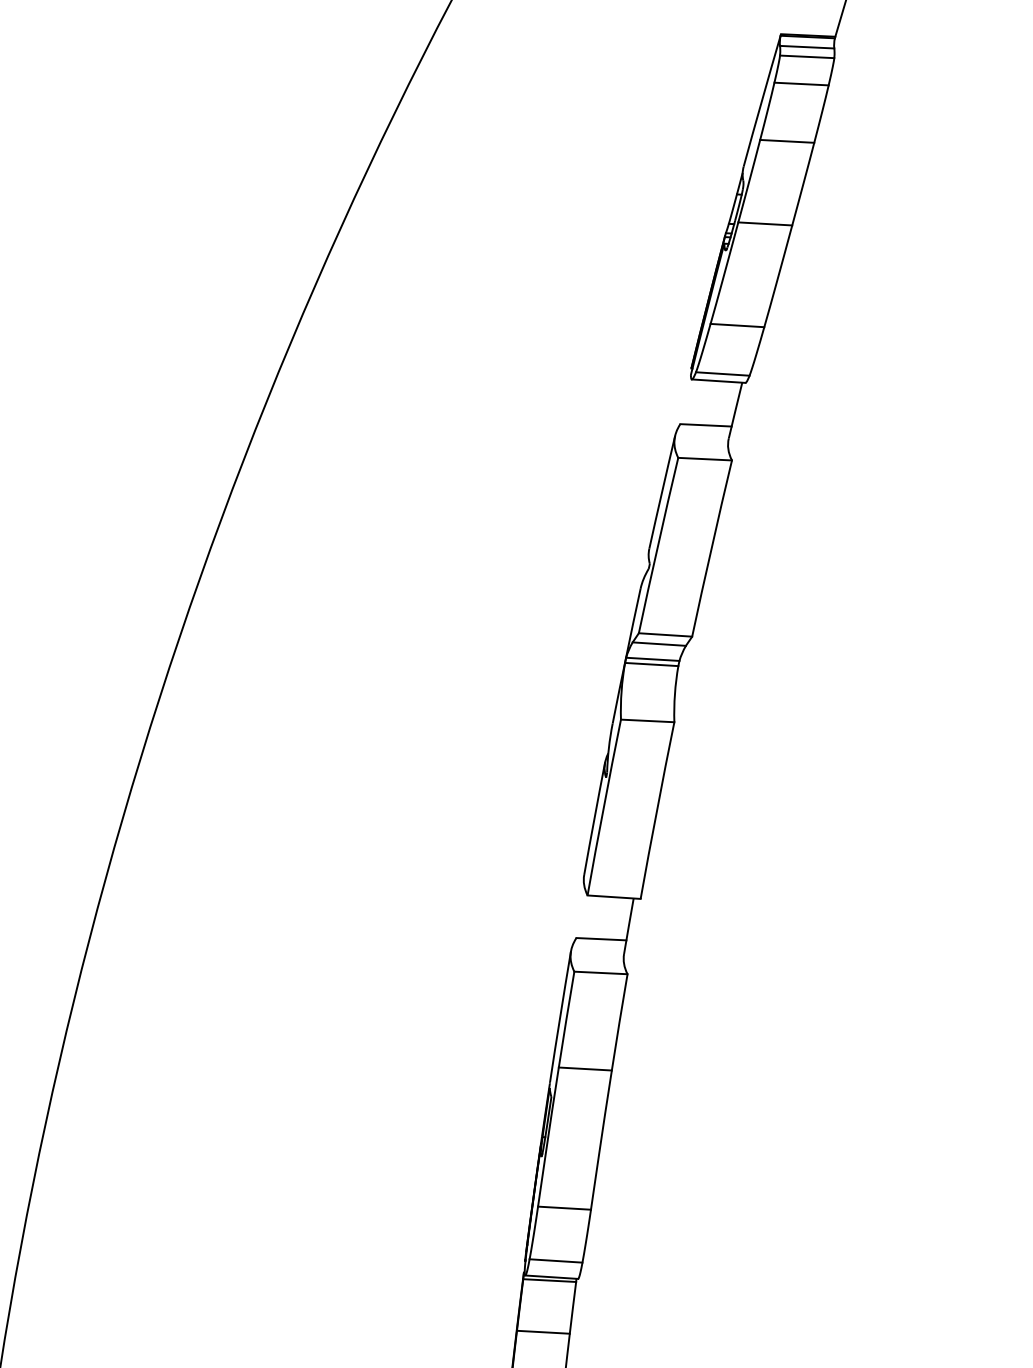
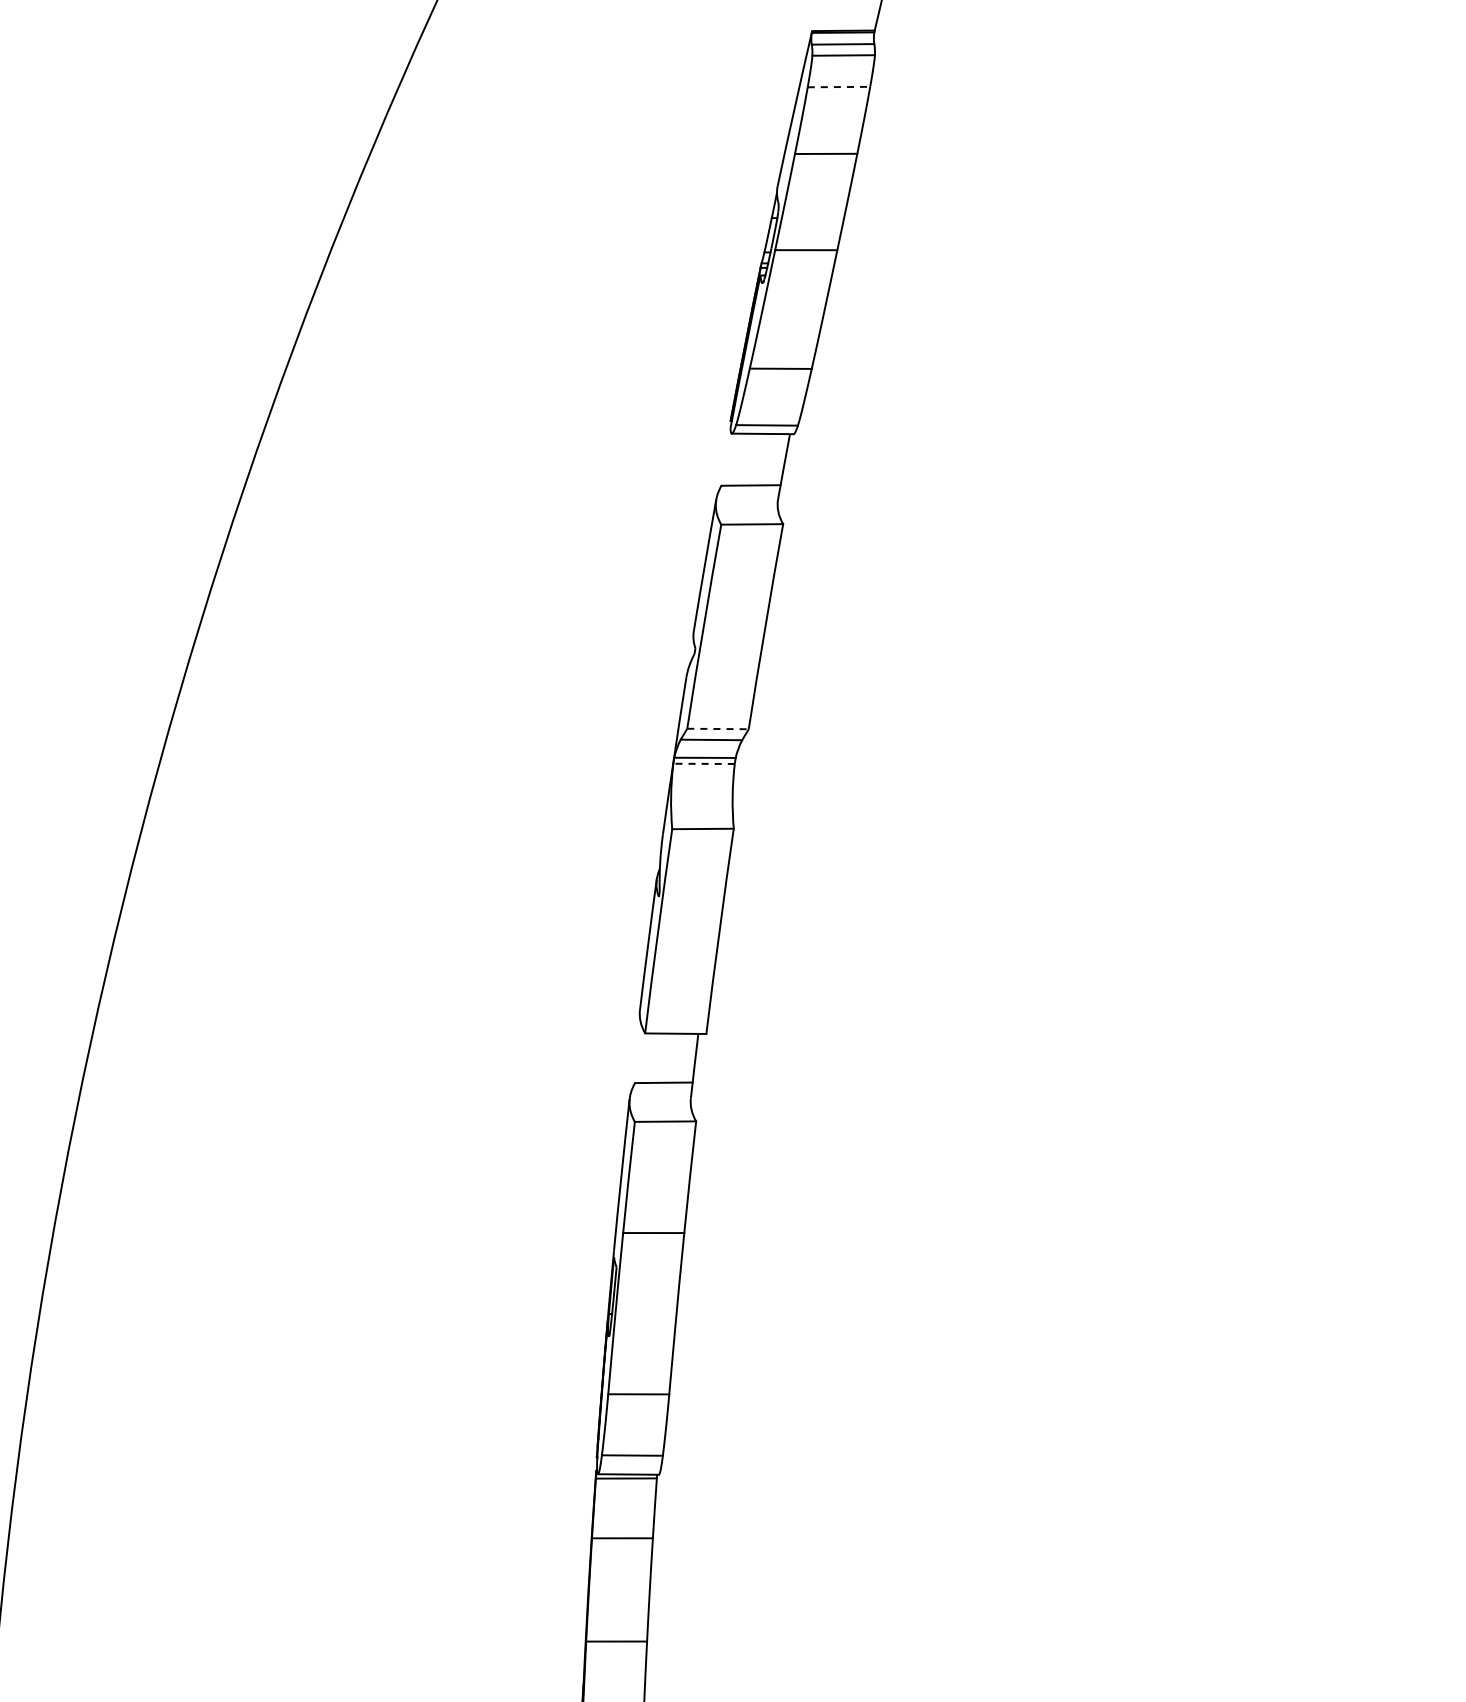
line: (802, 84) -> (839, 87), solid -> dashed
line: (665, 635) -> (718, 729), solid -> dashed
line: (652, 664) -> (704, 763), solid -> dashed

